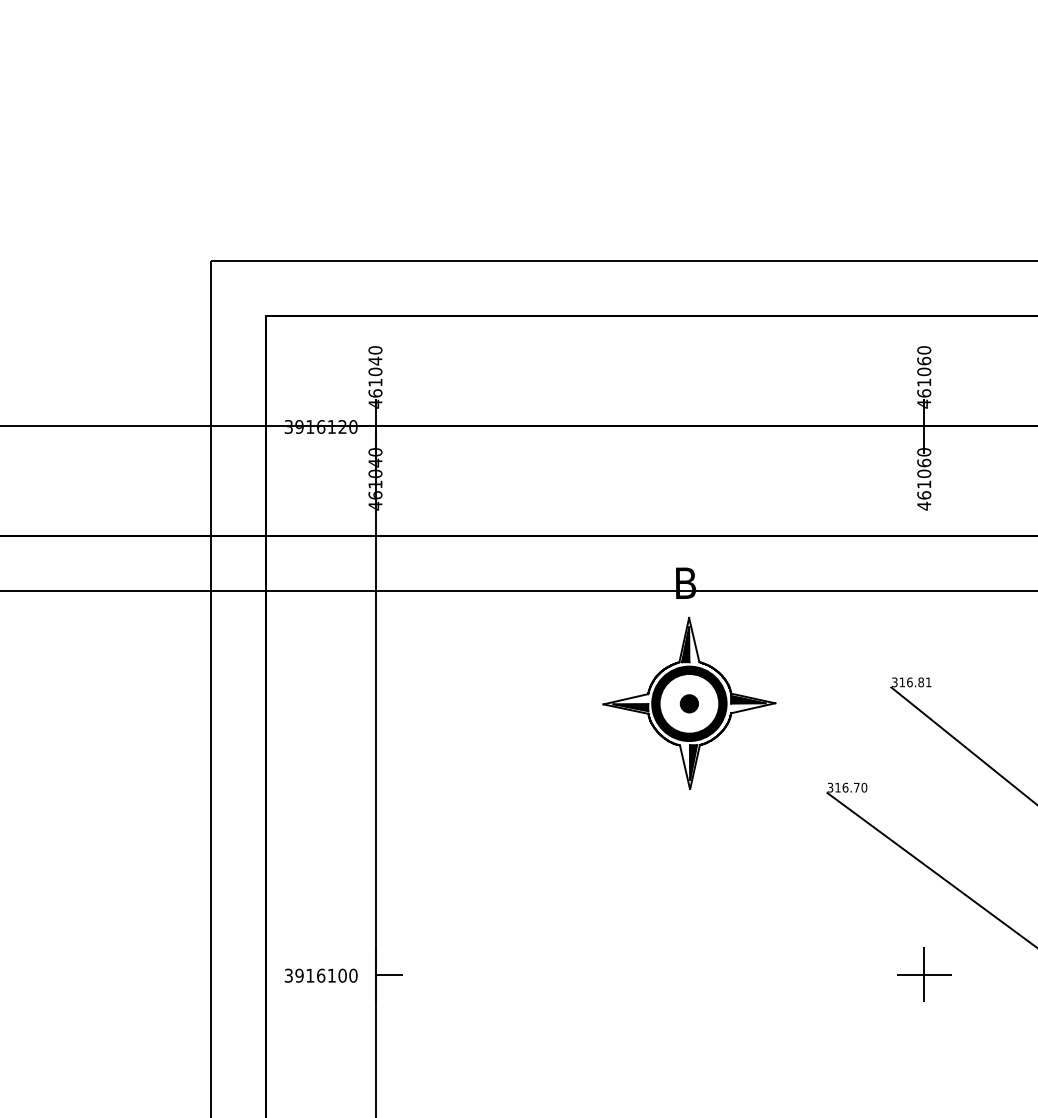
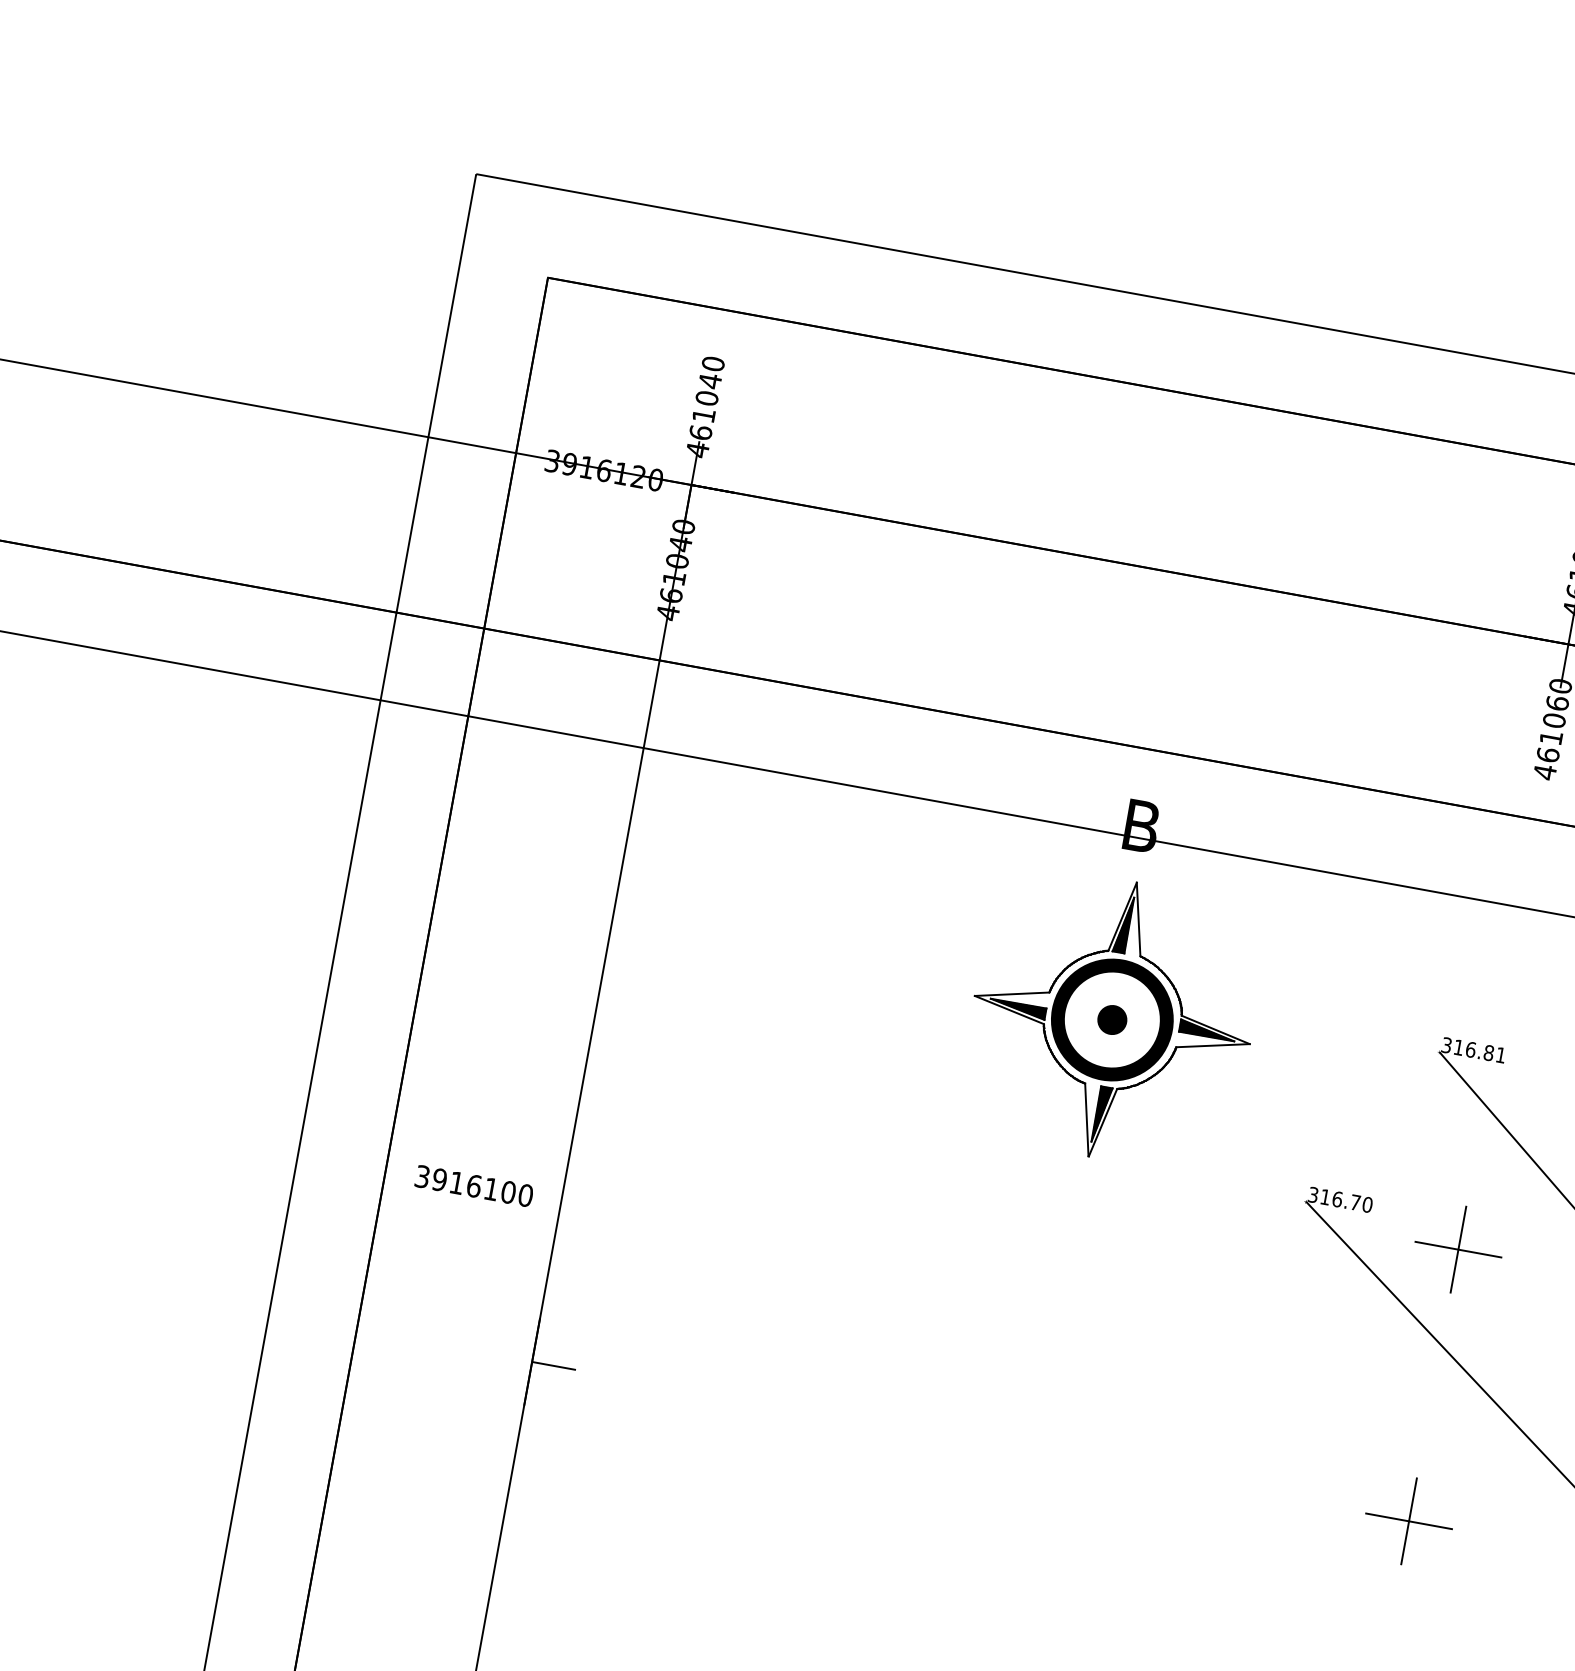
part: (924, 804) -> (1458, 1249), added
text: (320, 975) -> (473, 1185), moved

